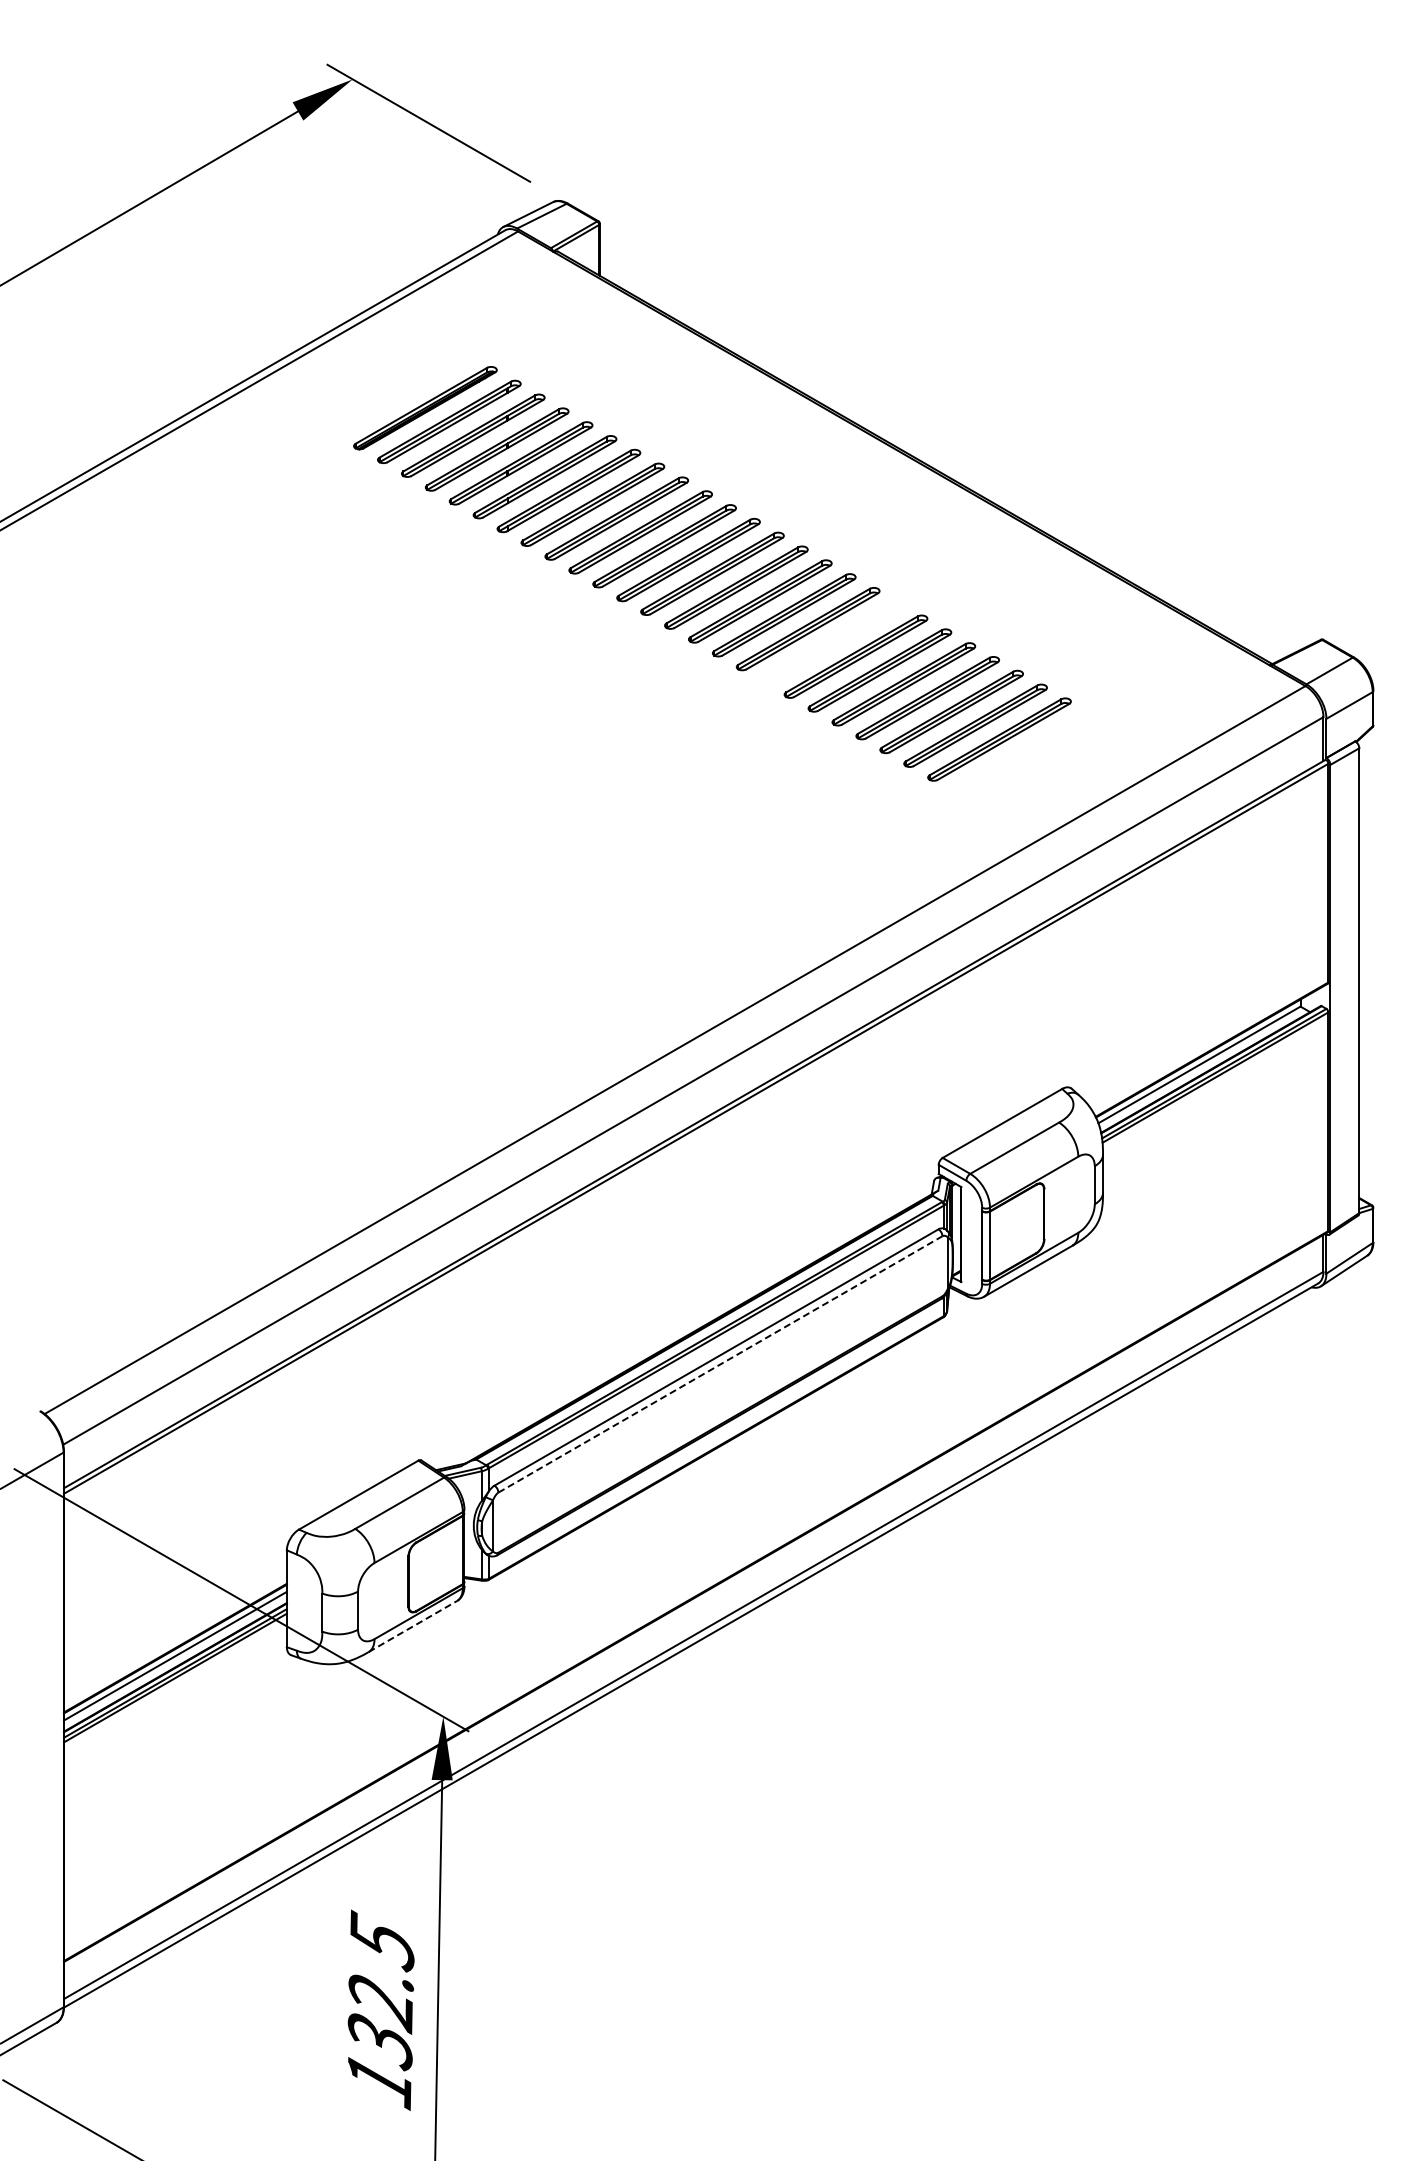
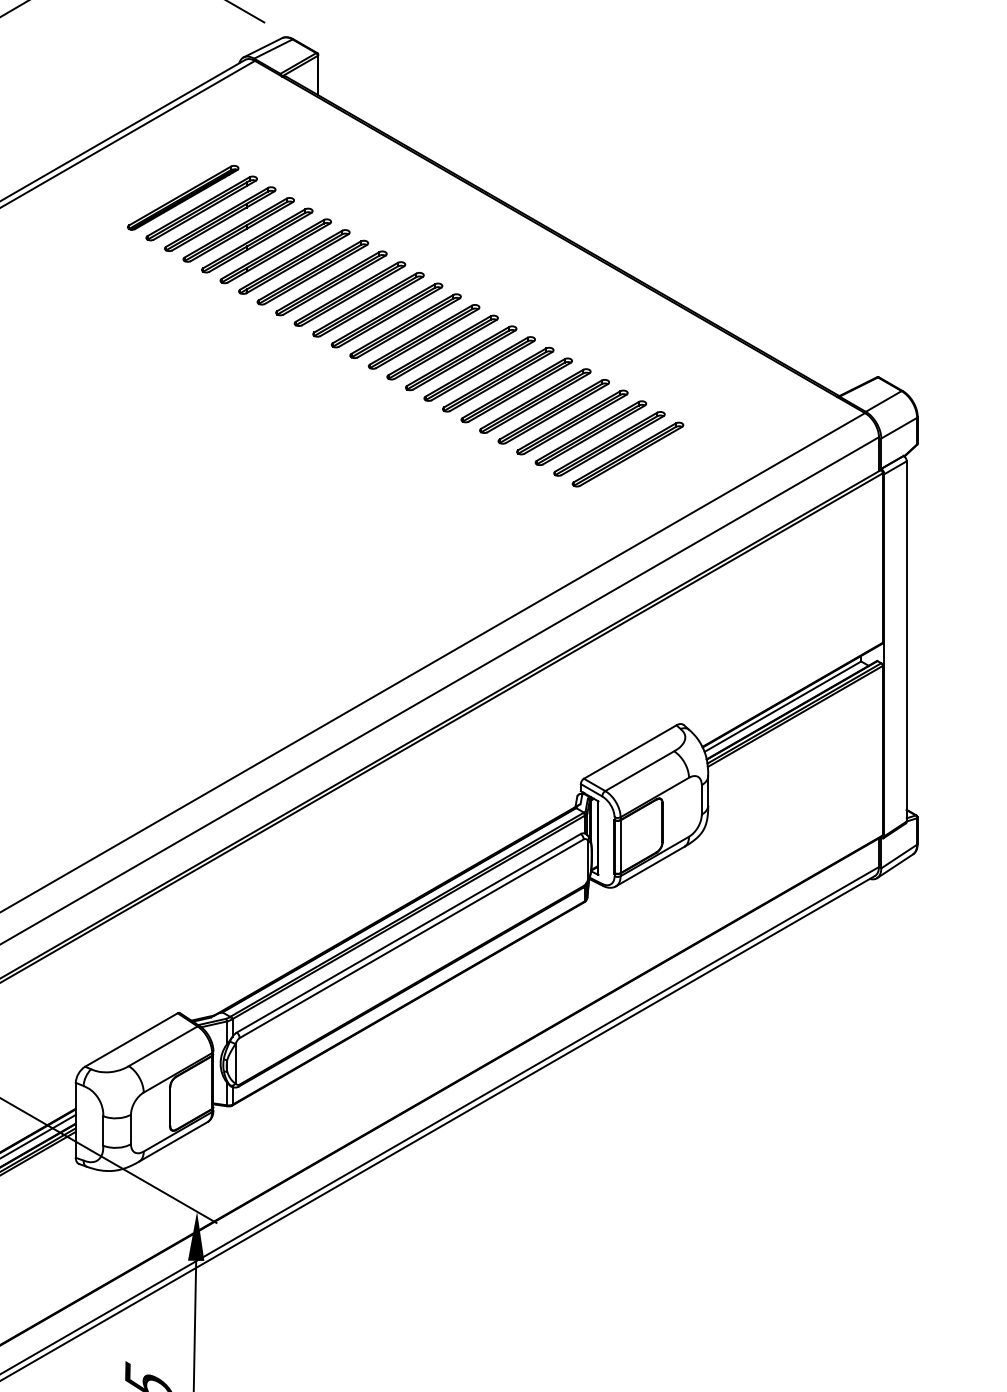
part: (831, 642) -> (497, 379), added
line: (720, 1364) -> (411, 938), dashed -> solid
line: (413, 1626) -> (173, 1141), dashed -> solid

